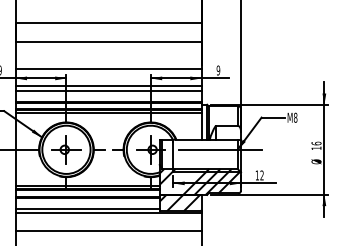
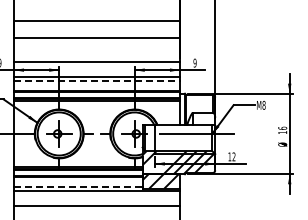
line: (109, 91) -> (97, 81), solid -> dashed
line: (88, 208) -> (78, 186), solid -> dashed

